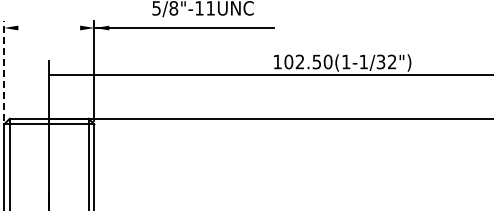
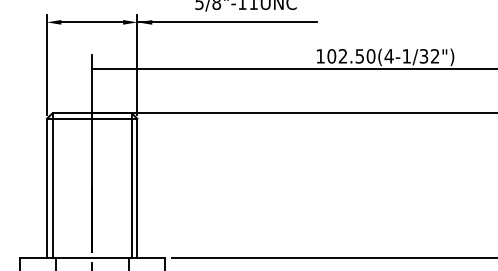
line: (49, 28) -> (92, 22), added
text: (345, 62) -> (388, 56), 102.50(1-1/32") -> 102.50(4-1/32")
line: (4, 70) -> (47, 64), dashed -> solid

